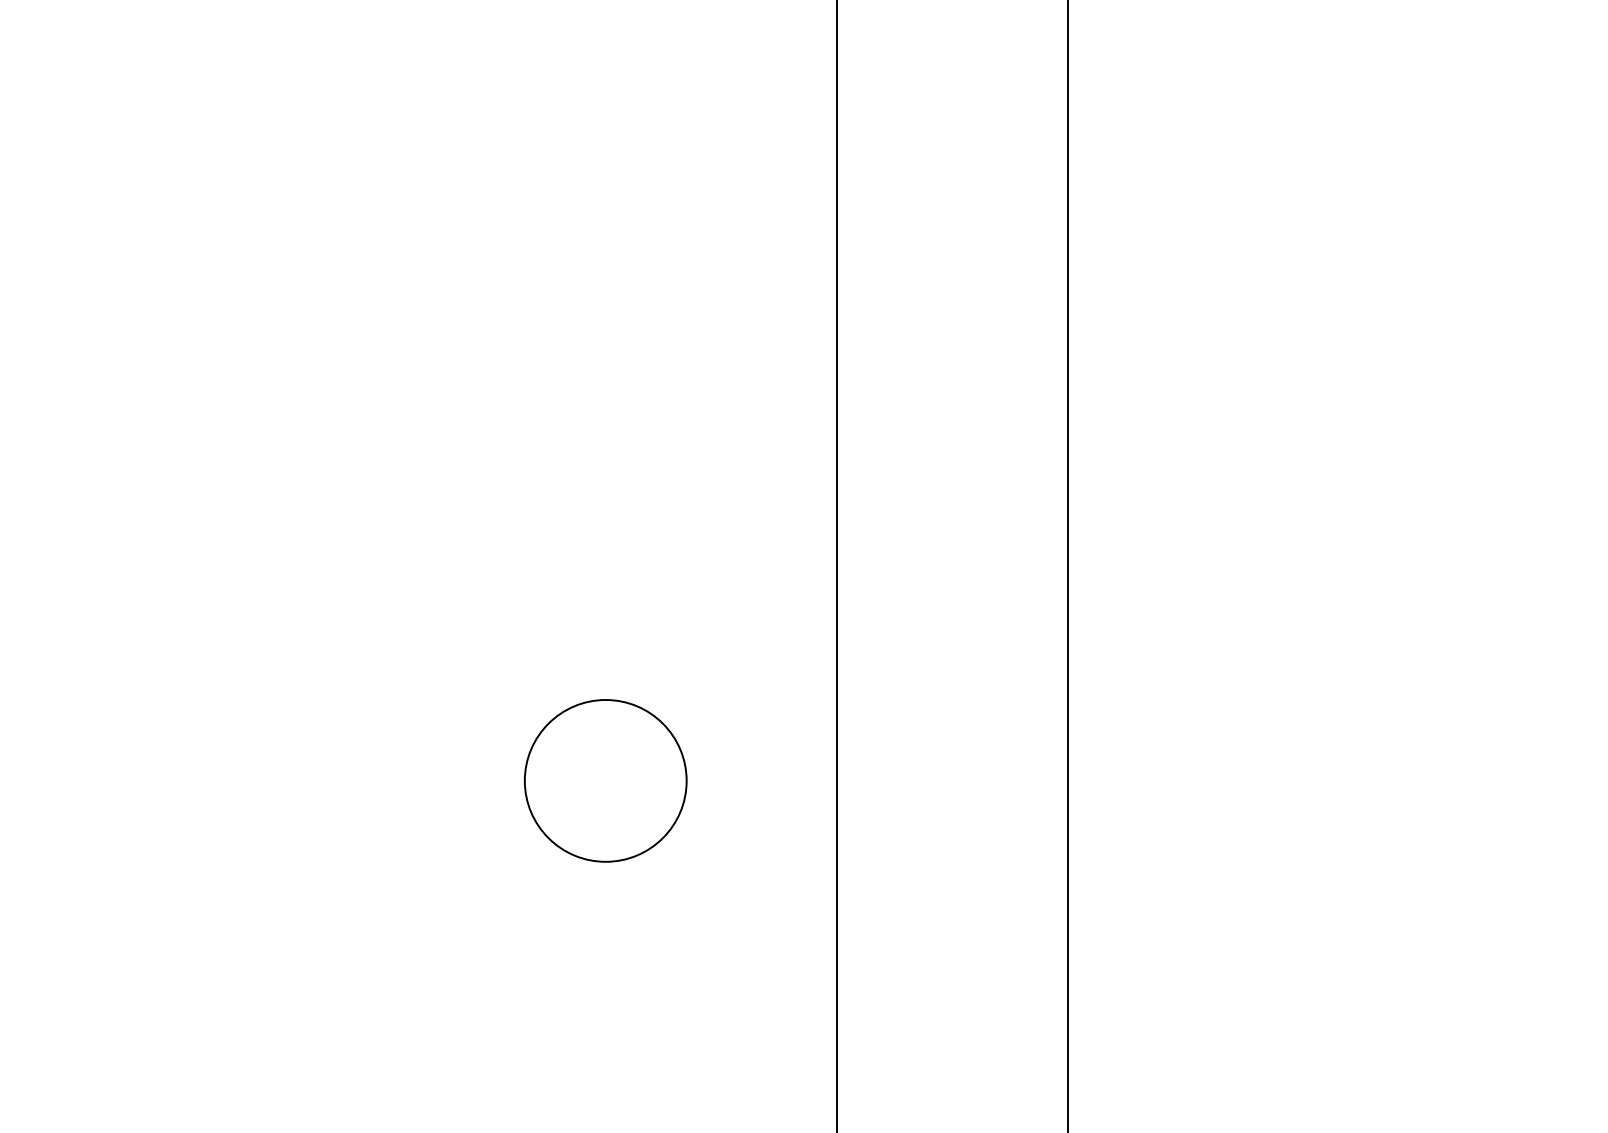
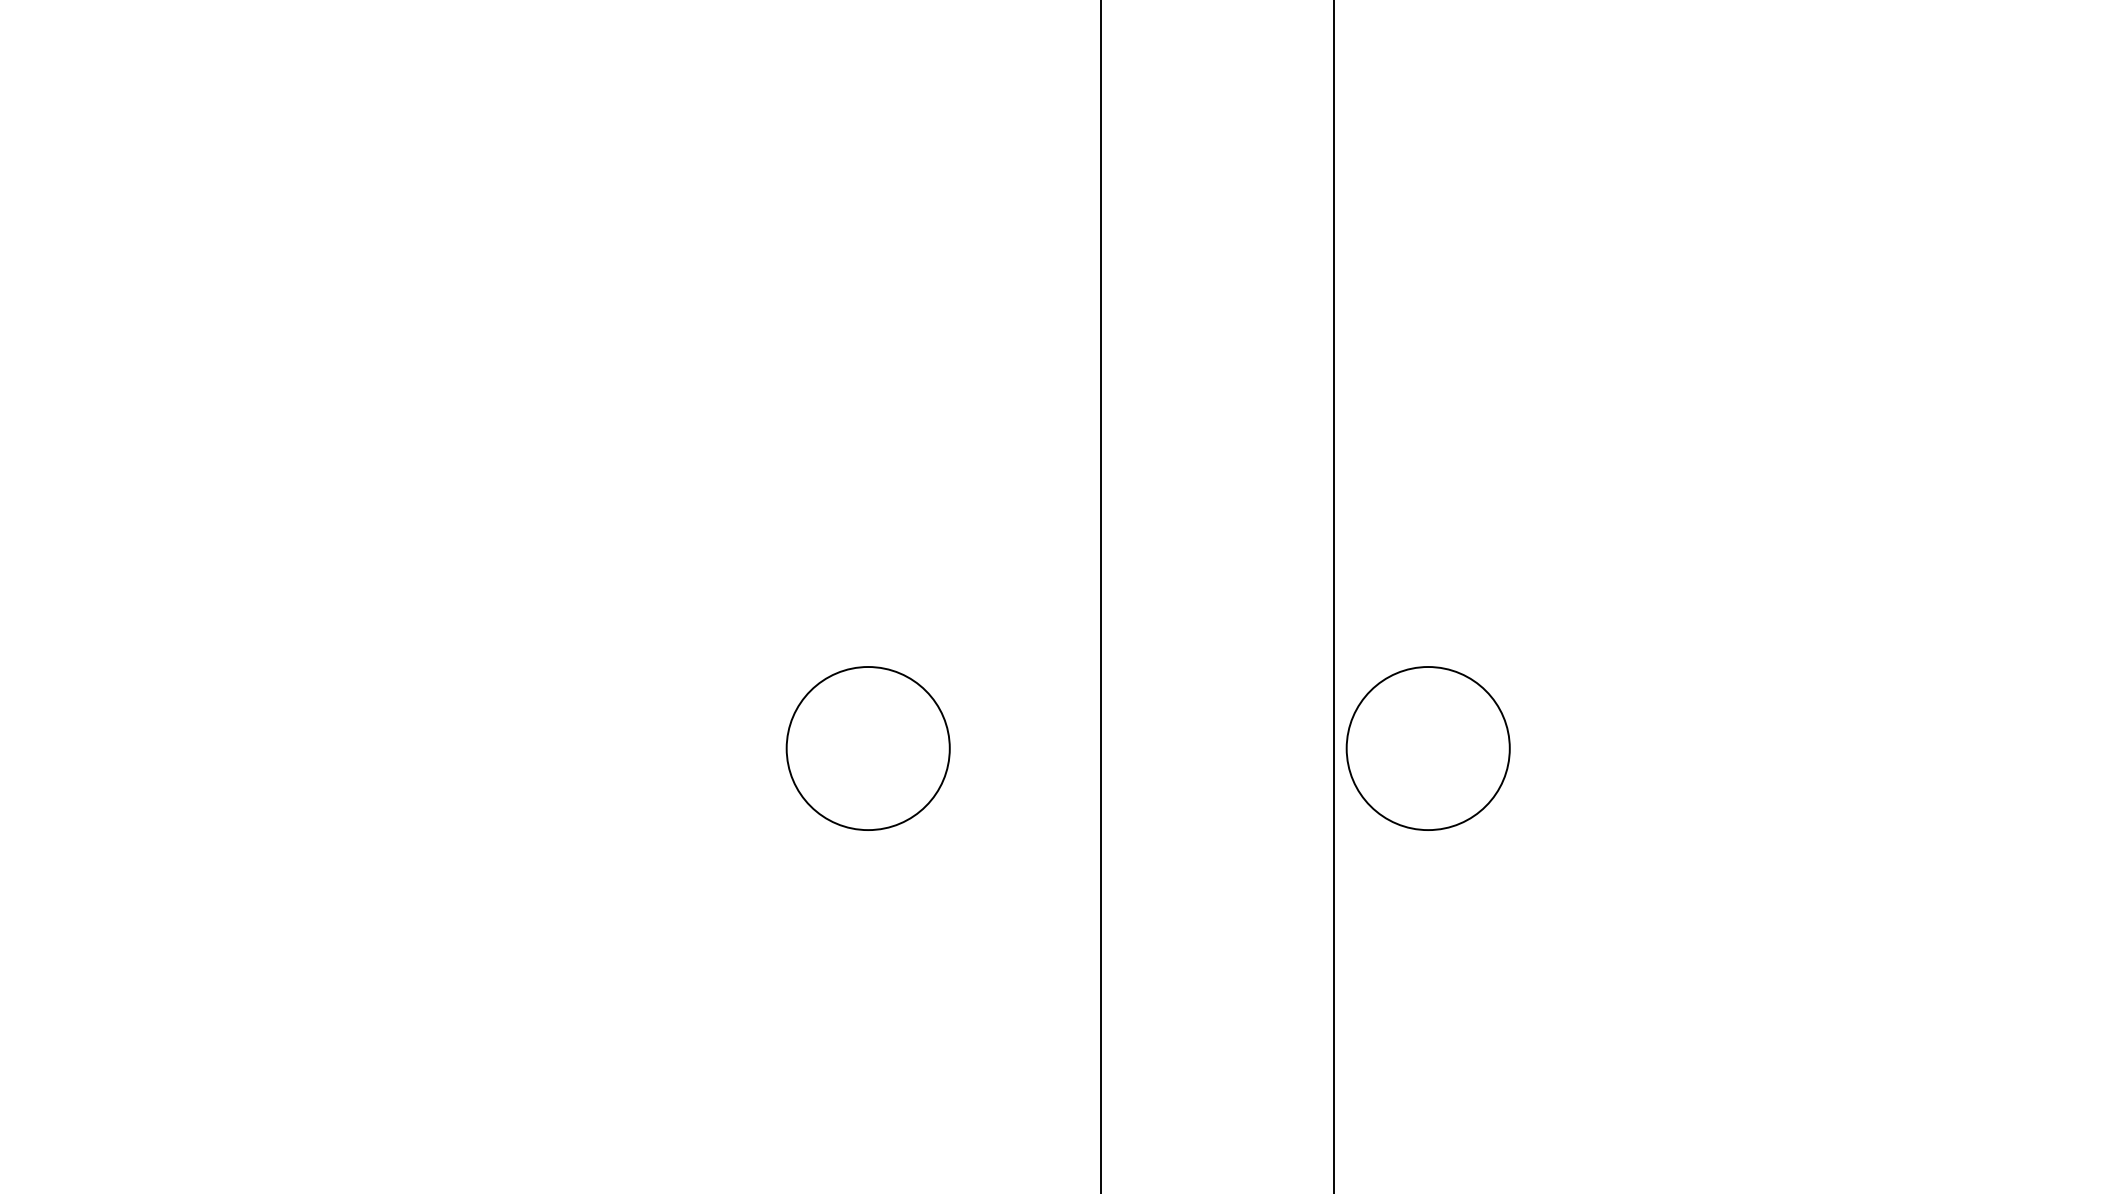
circle: (1160, 780) -> (1427, 748), added

